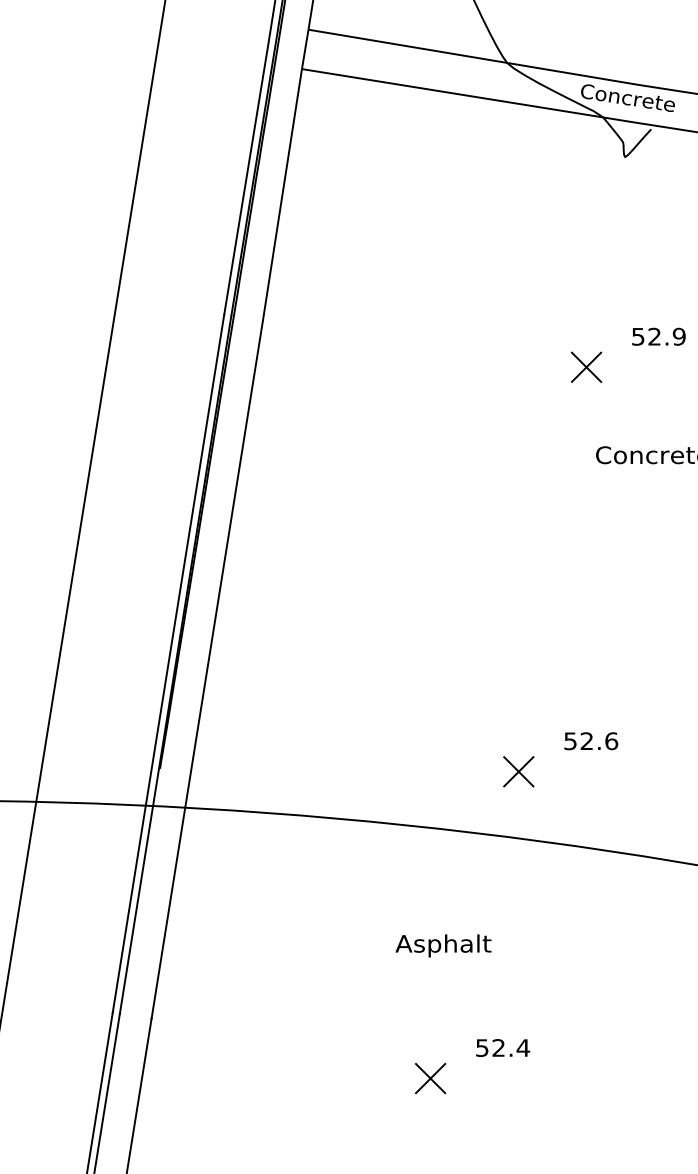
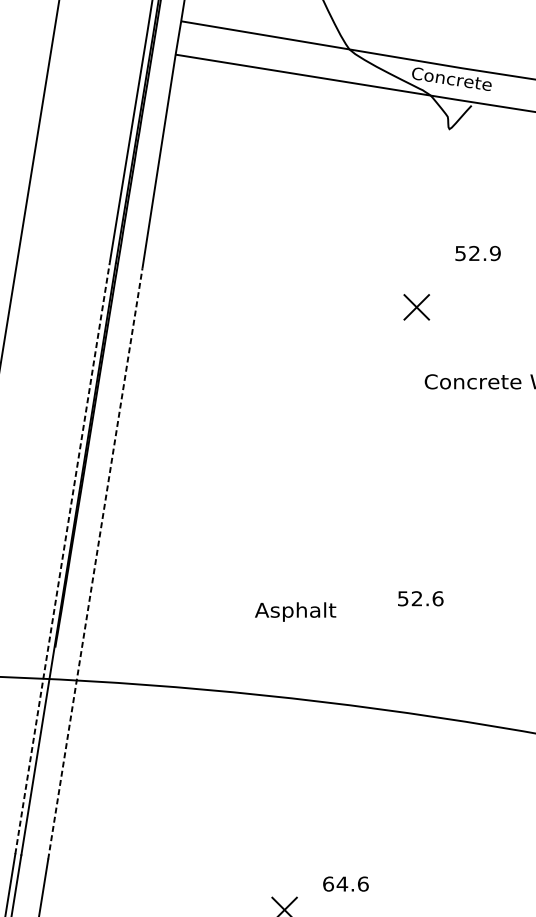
text: (658, 336) -> (477, 253), moved
line: (168, 663) -> (62, 558), solid -> dashed
line: (207, 669) -> (95, 563), solid -> dashed
text: (591, 741) -> (420, 598), moved
part: (518, 771) -> (359, 649), removed
text: (443, 945) -> (295, 611), moved
text: (503, 1047) -> (346, 883), 52.4 -> 64.6

